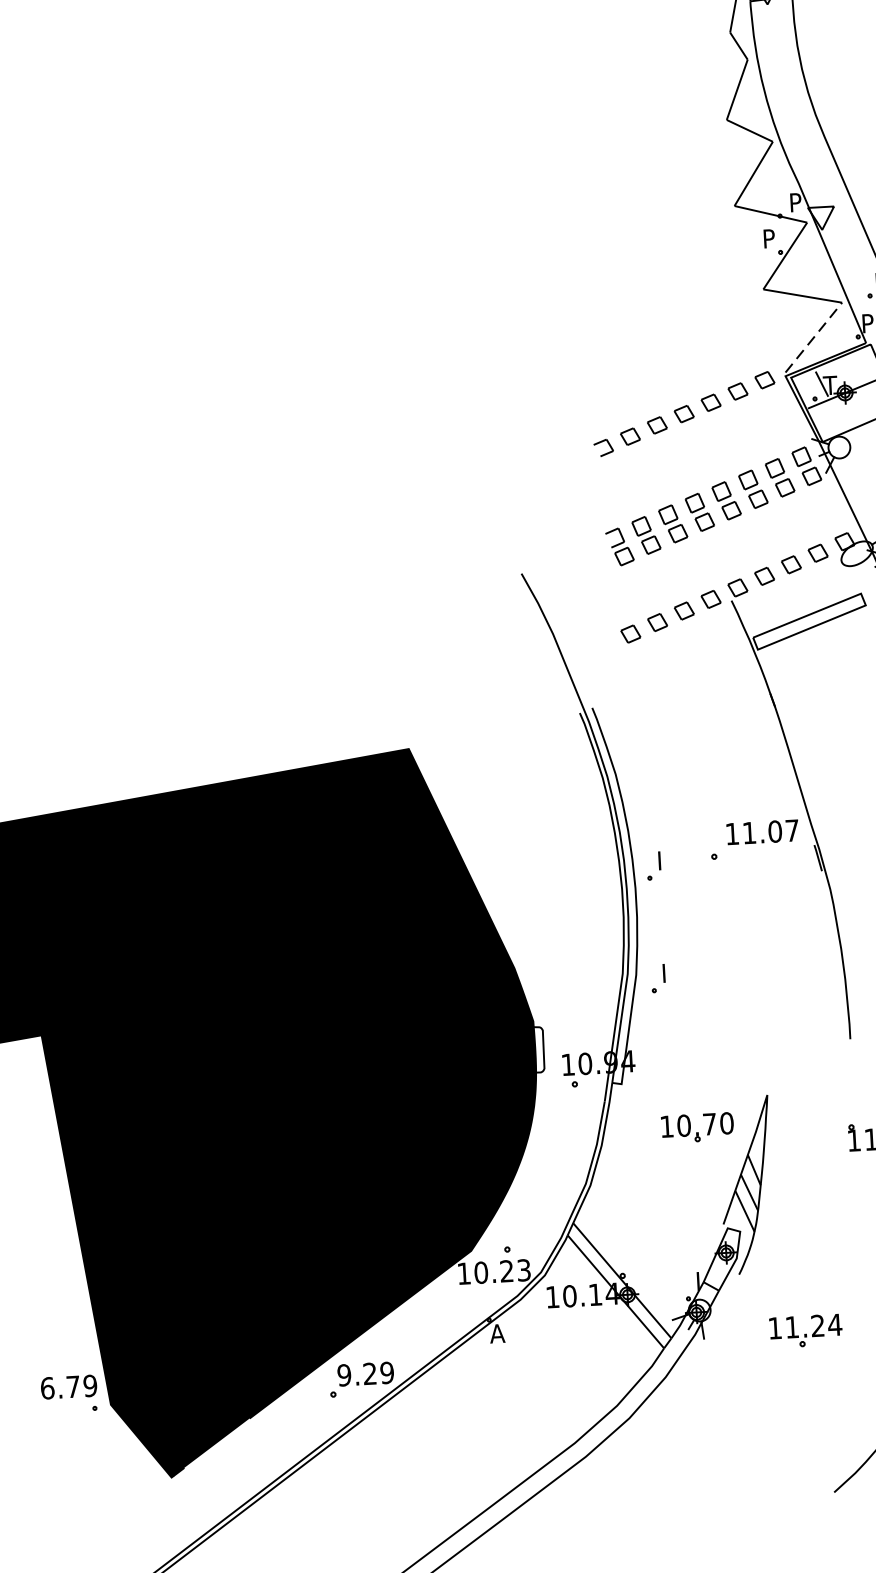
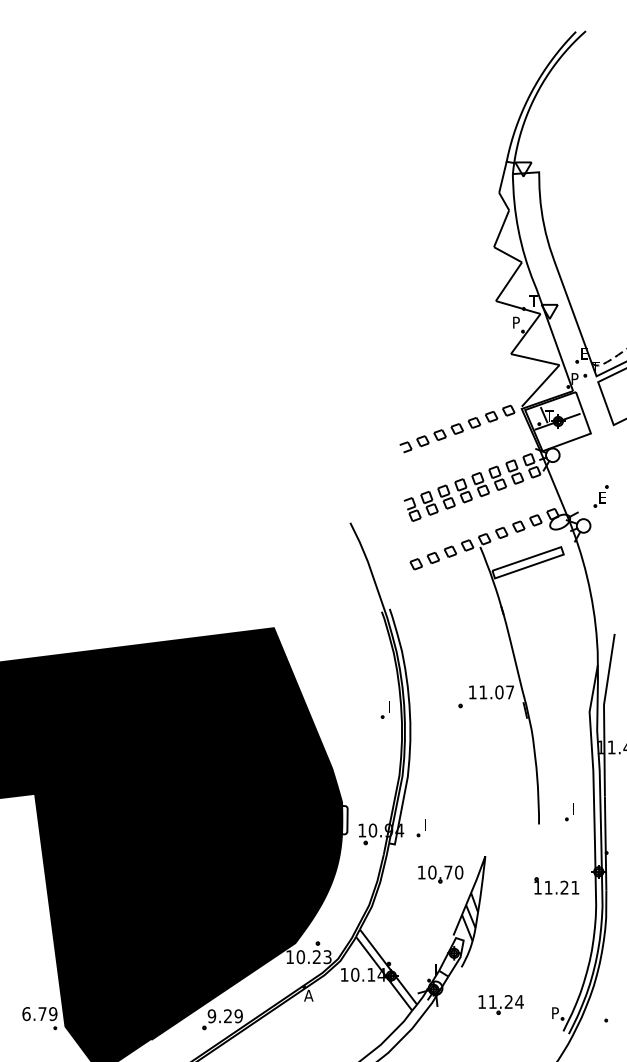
text: (794, 201) -> (533, 300), P -> T
line: (815, 336) -> (541, 385), dashed -> solid
part: (652, 865) -> (384, 709), moved
part: (656, 979) -> (420, 828), moved

